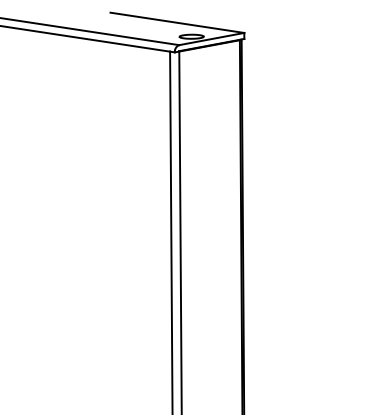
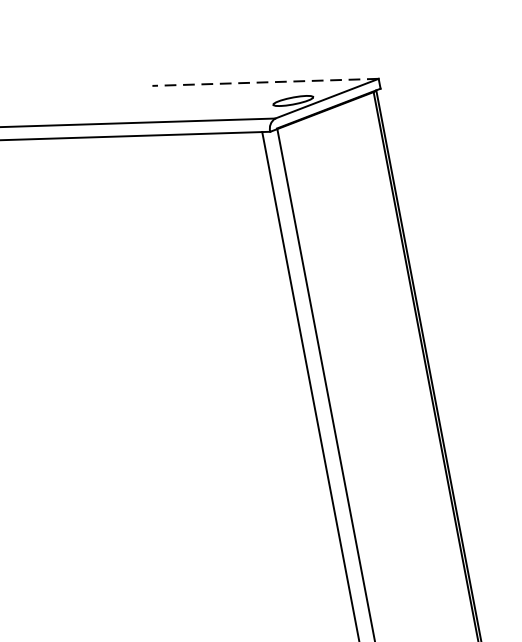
line: (177, 22) -> (265, 81), solid -> dashed

